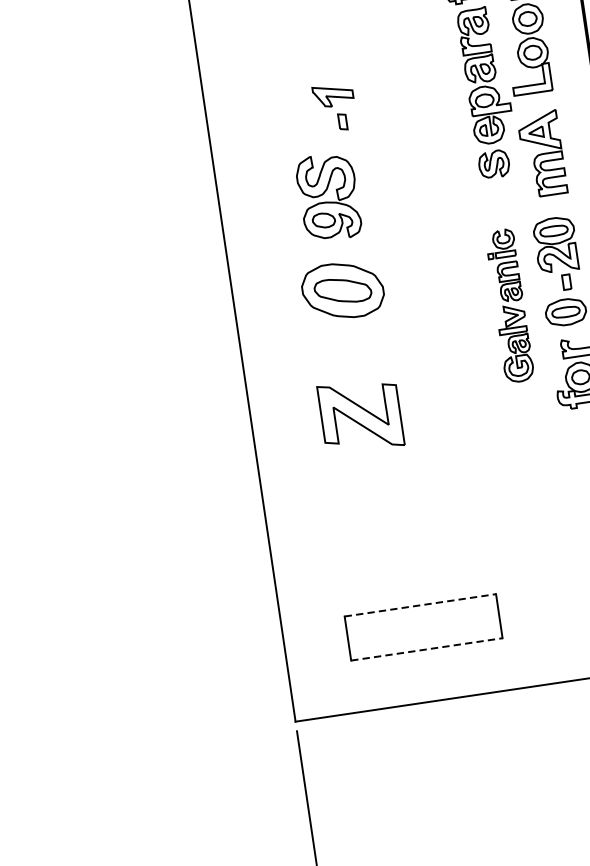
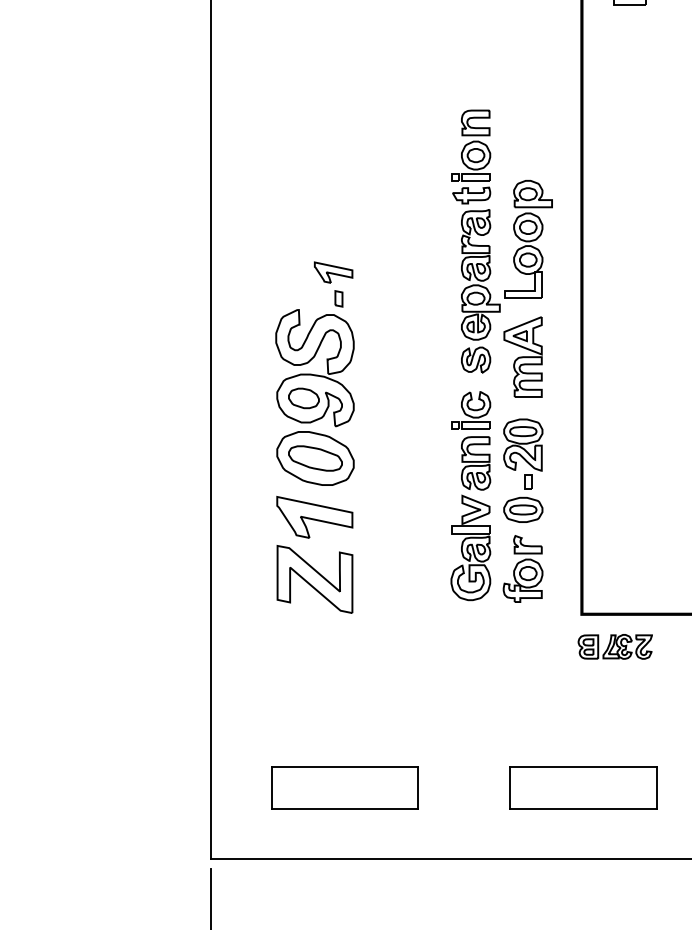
part: (328, 197) -> (314, 368), size x1.43
part: (509, 306) -> (470, 496), size x1.43
part: (350, 351) -> (314, 517), added
line: (421, 604) -> (345, 766), dashed -> solid
line: (427, 649) -> (345, 809), dashed -> solid

